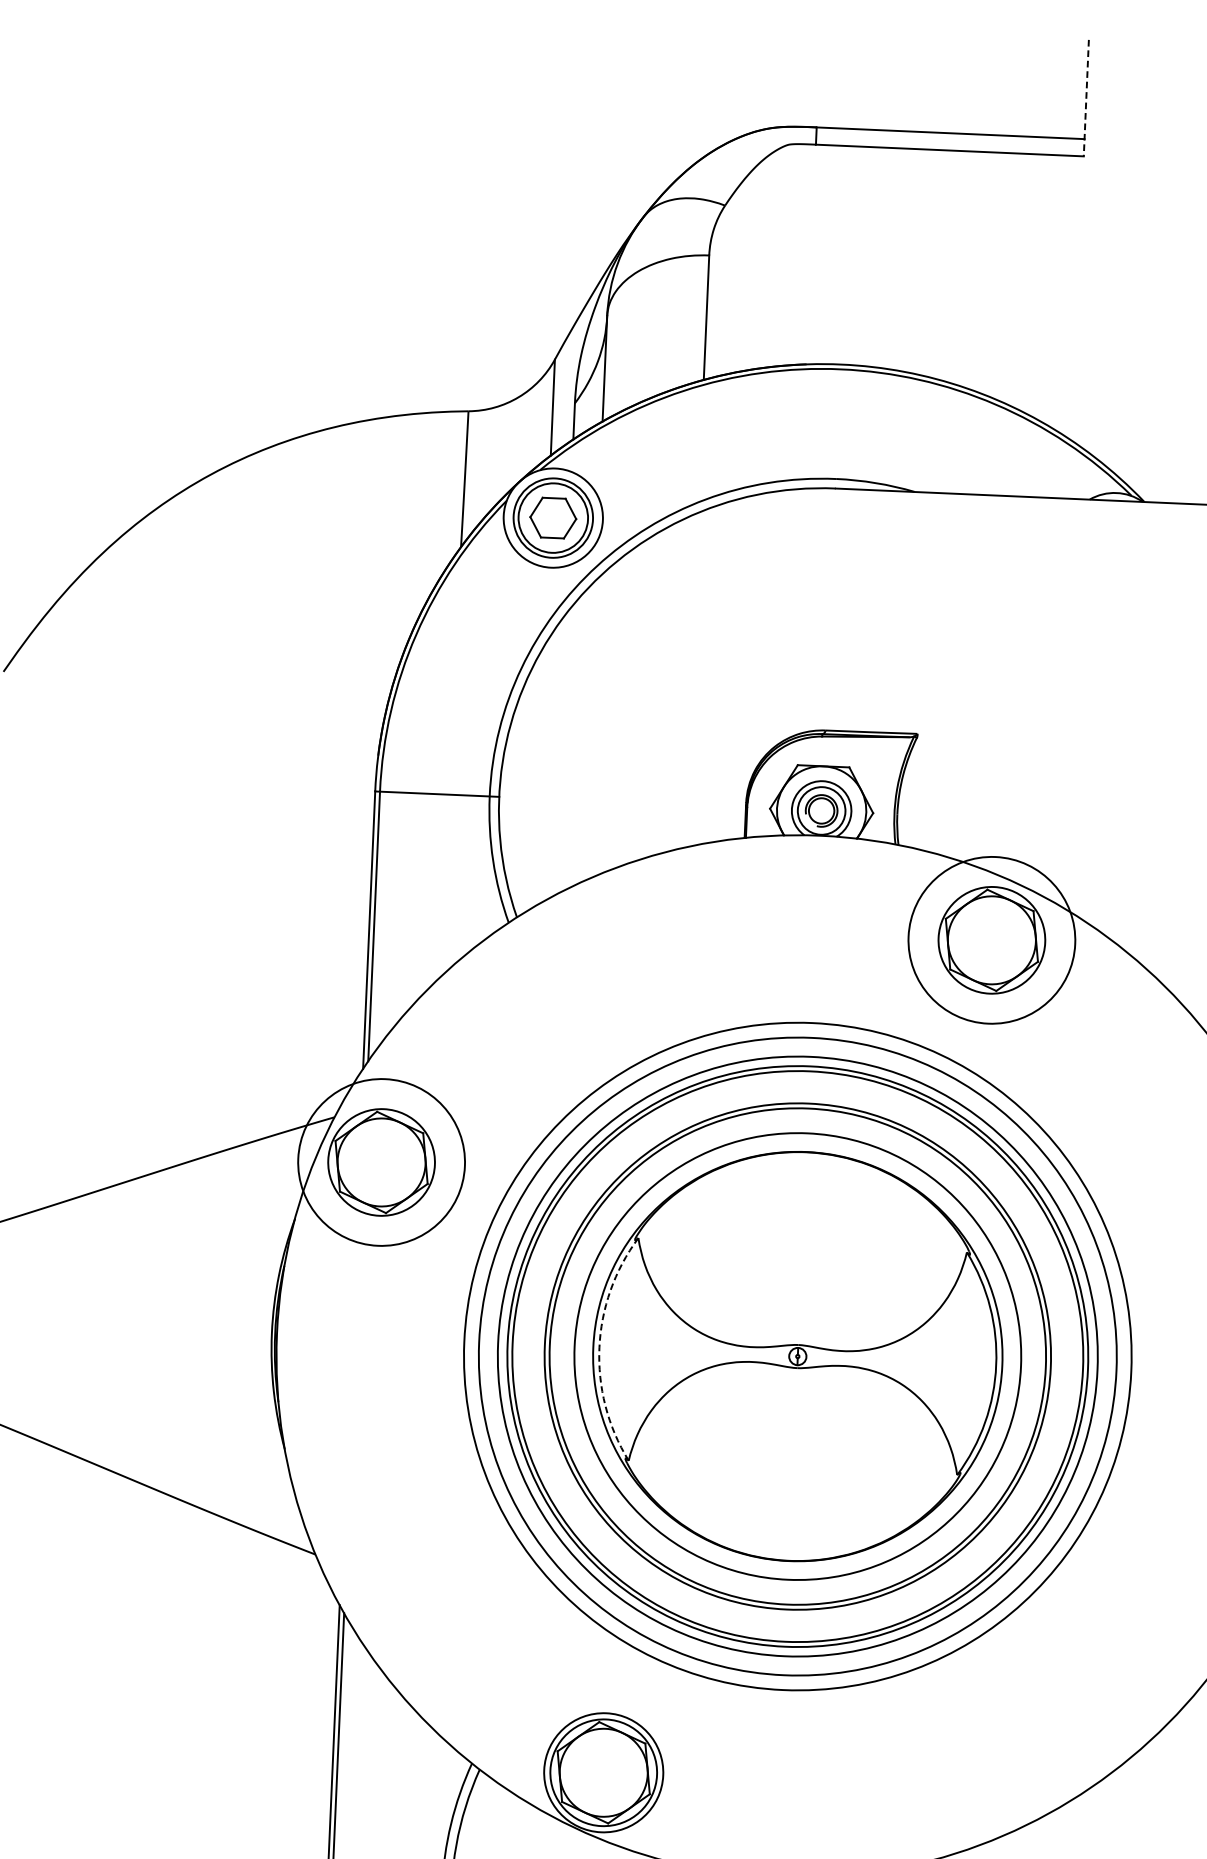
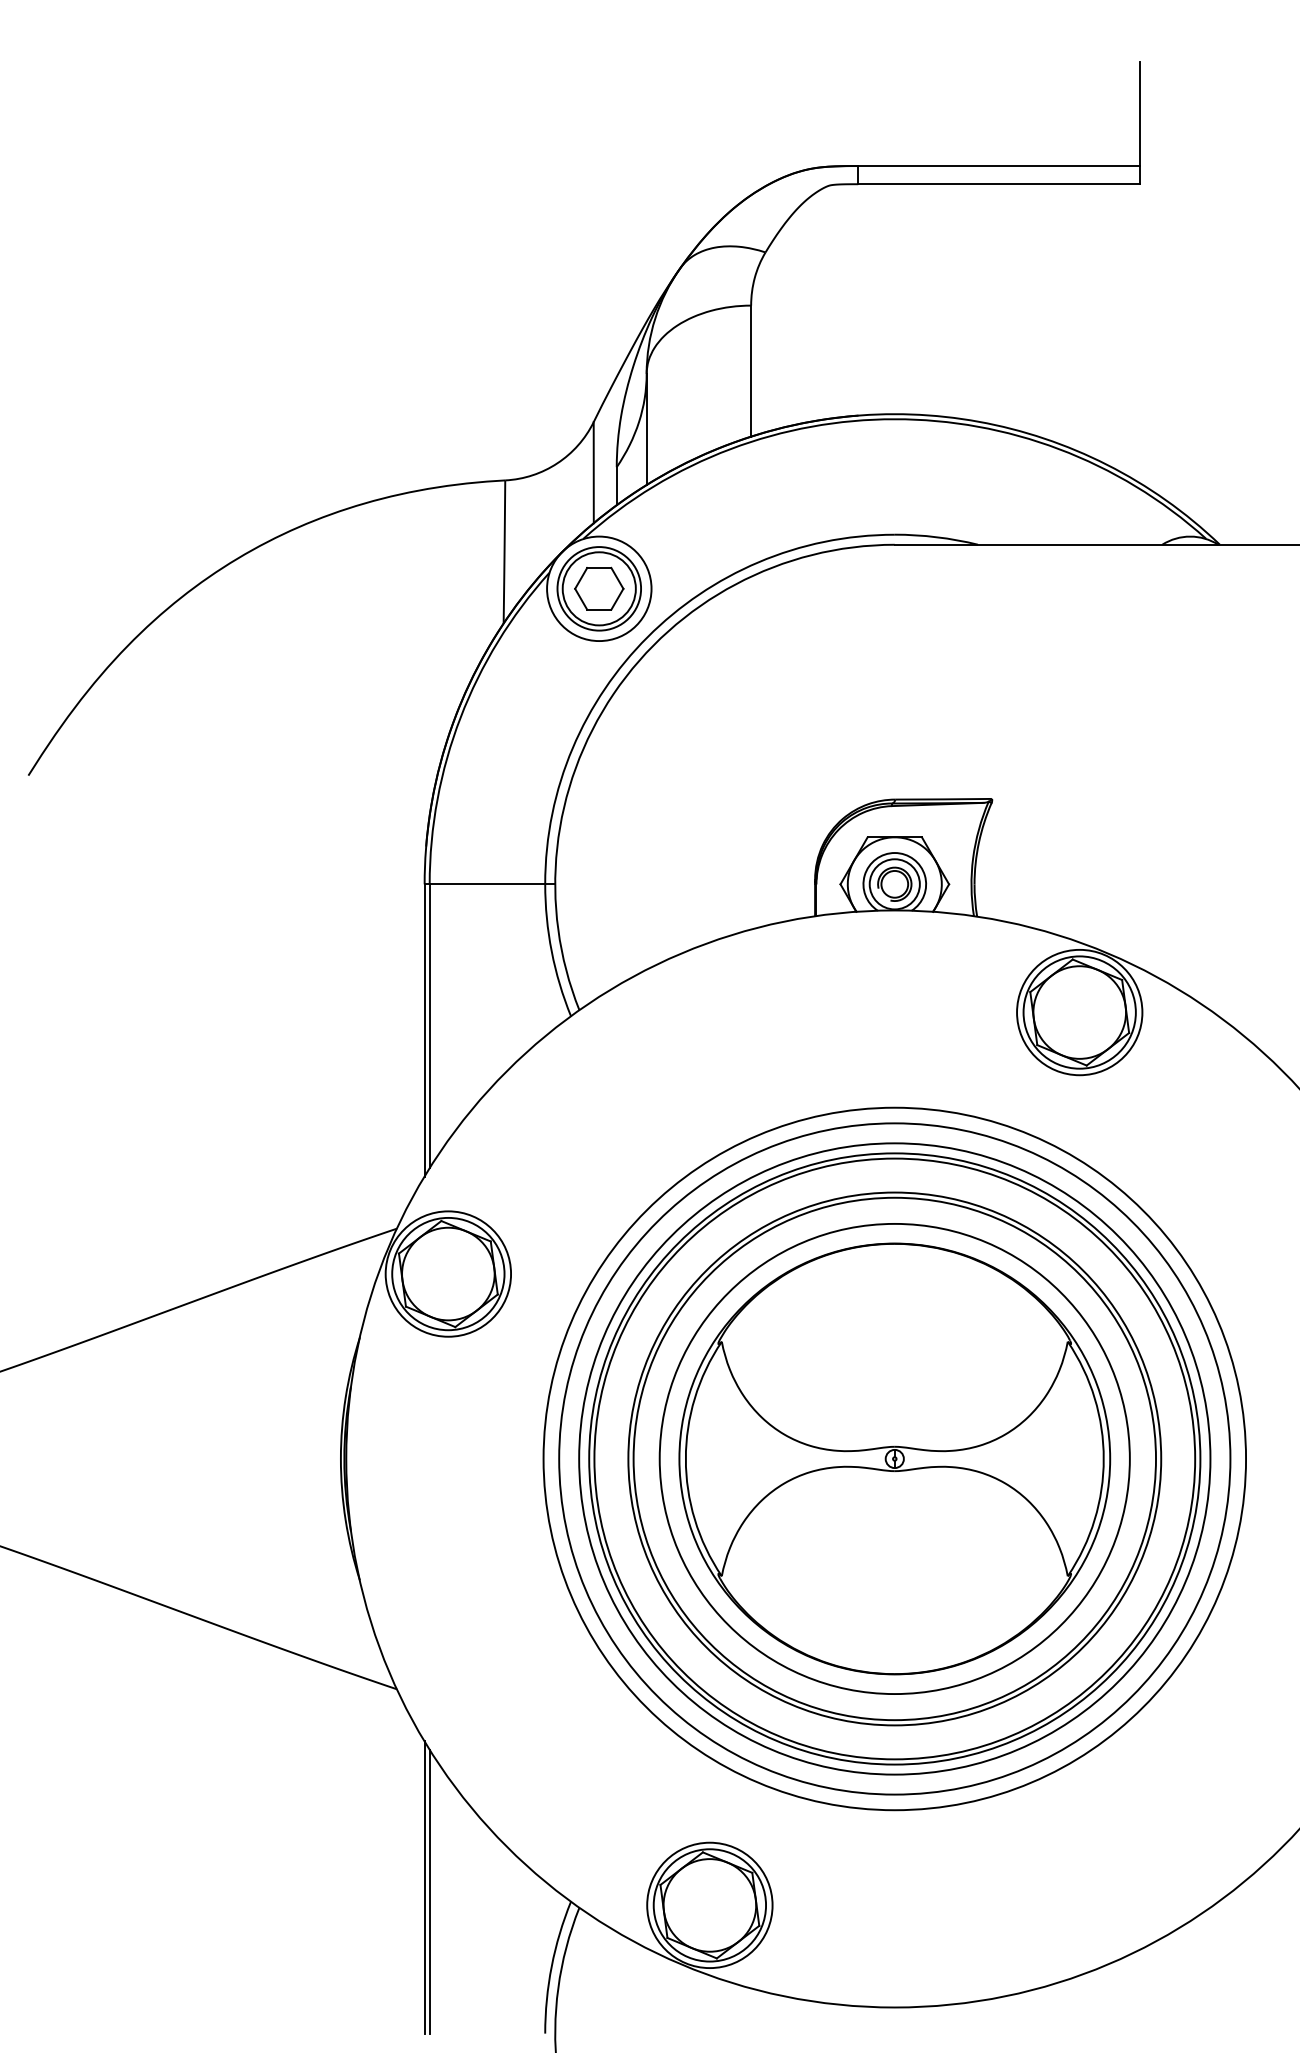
line: (1086, 98) -> (1140, 123), dashed -> solid
circle: (991, 940) -> (1079, 1012), size x0.71
circle: (381, 1161) -> (448, 1273), size x0.71
arc: (599, 1347) -> (685, 1458), dashed -> solid

